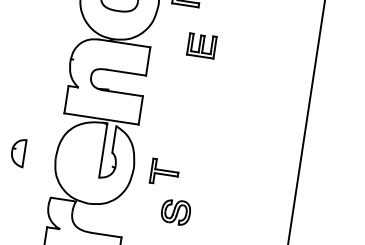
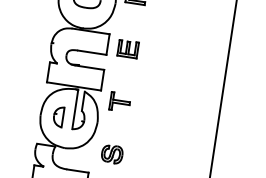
part: (201, 45) -> (127, 48), moved
part: (19, 153) -> (59, 117), moved
part: (163, 170) -> (119, 100), moved
part: (175, 212) -> (111, 154), moved

